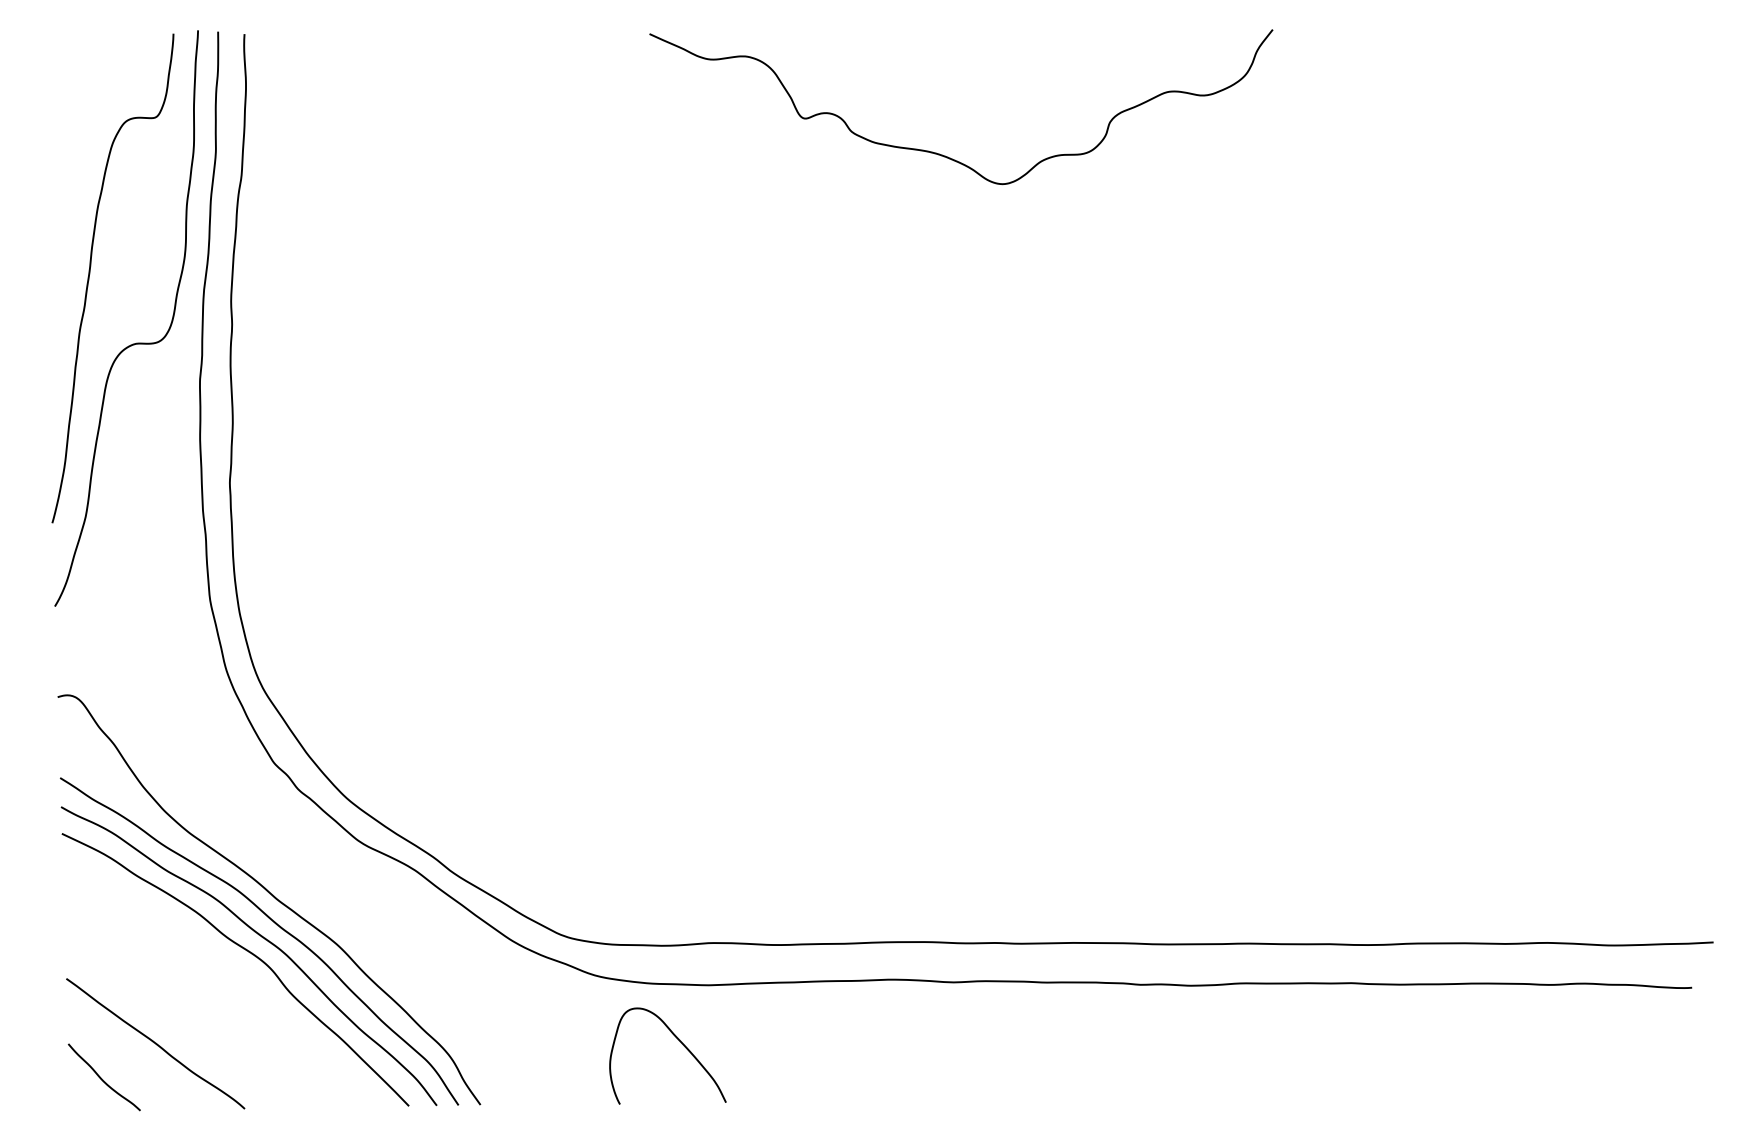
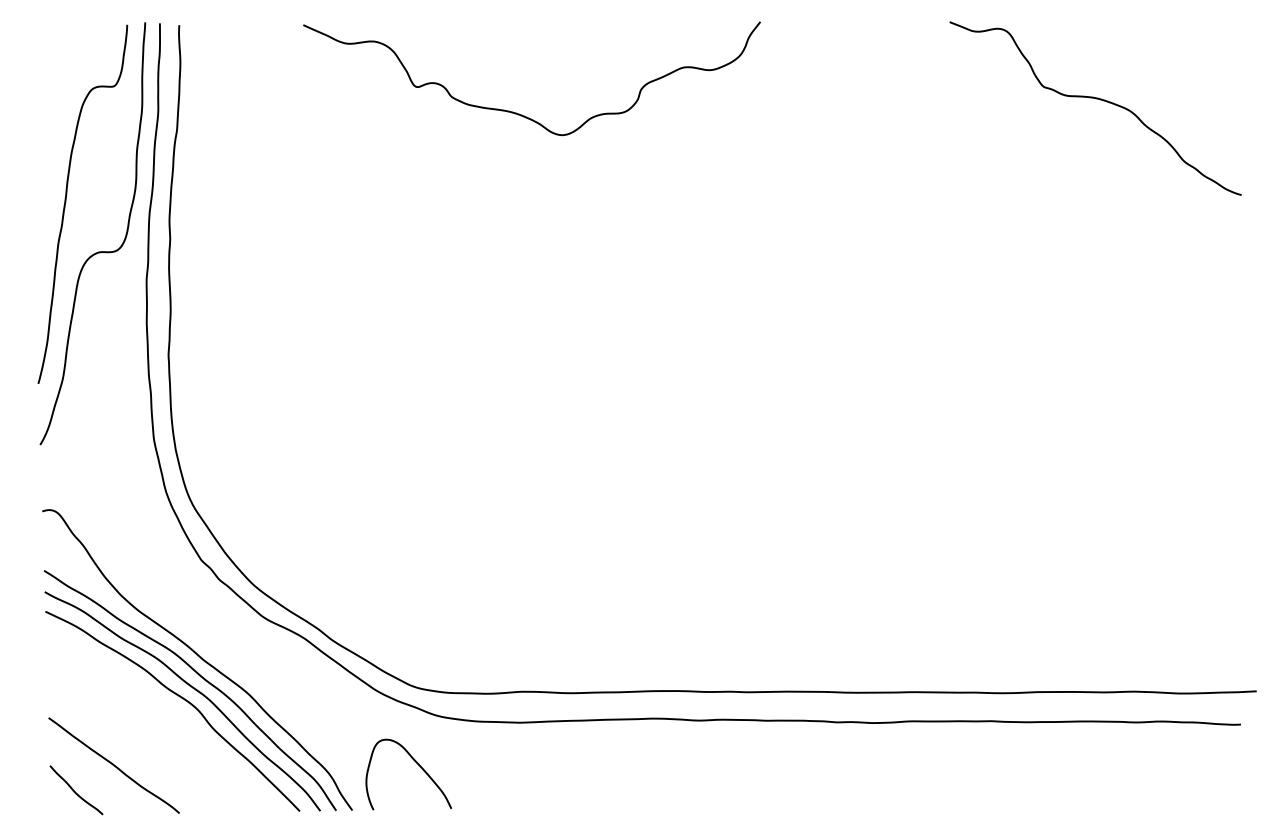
curve: (1493, 135) -> (1095, 99), added
curve: (944, 154) -> (519, 113), moved
curve: (679, 1042) -> (417, 764), moved

